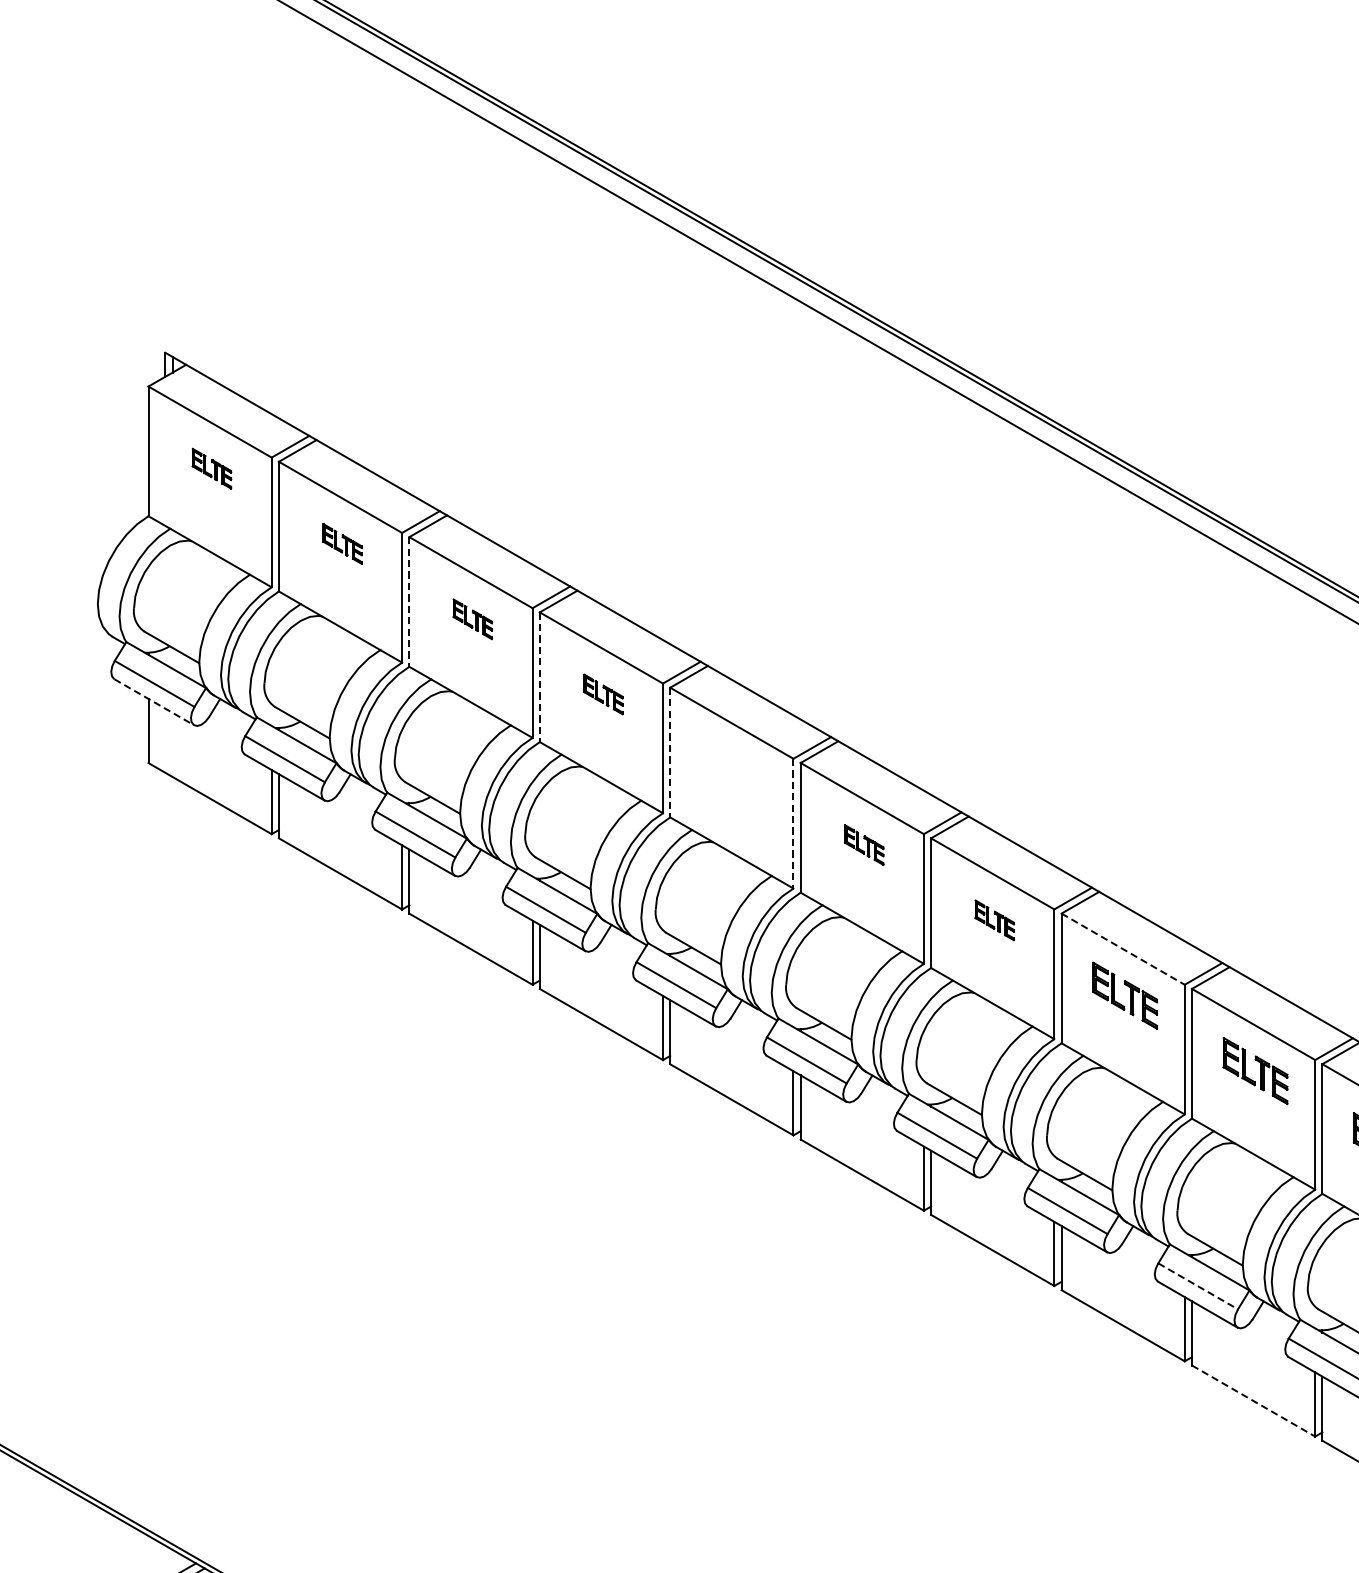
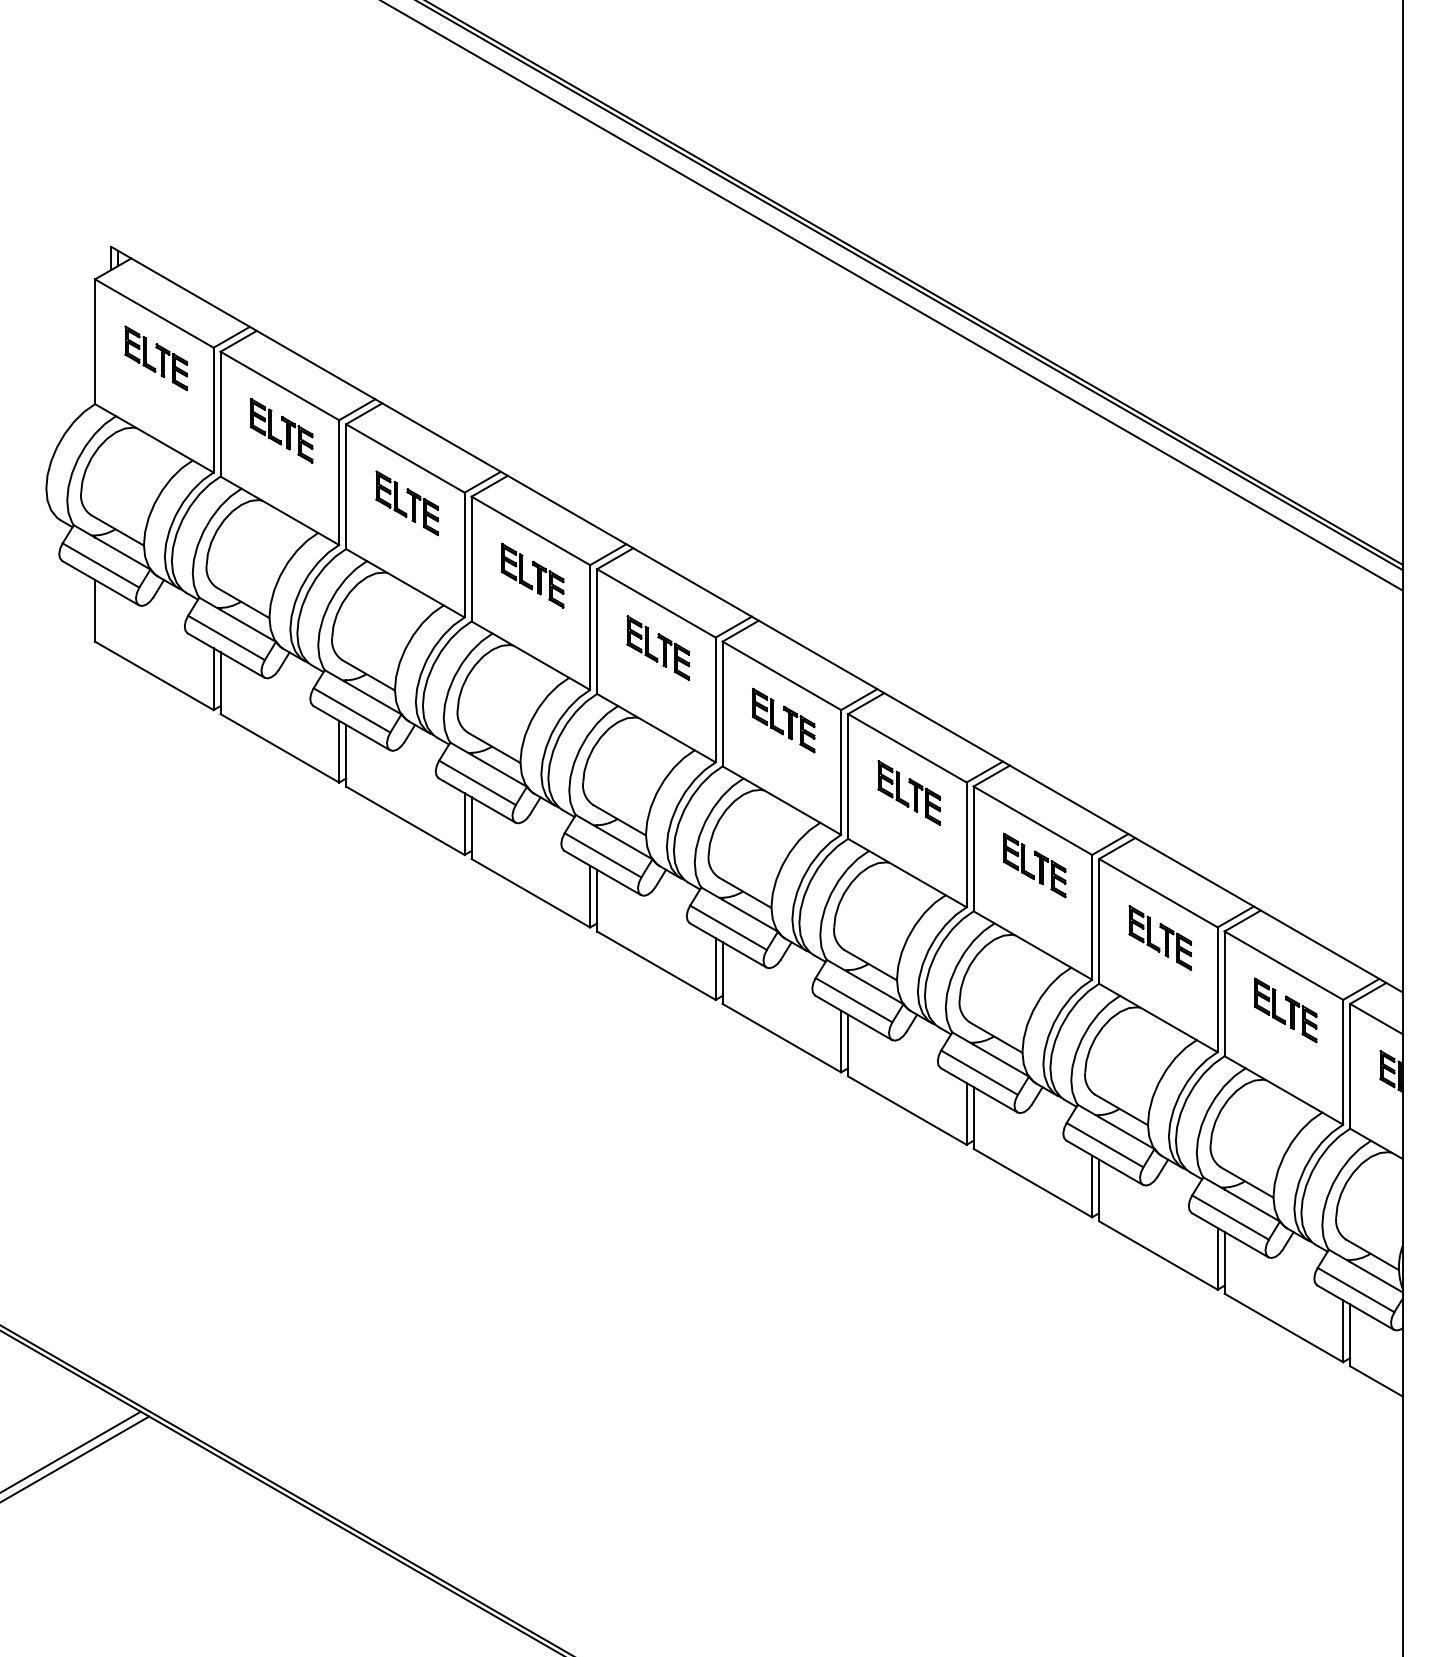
part: (211, 468) -> (155, 358), size x1.67
part: (342, 543) -> (281, 430), size x1.67
line: (409, 602) -> (346, 487), dashed -> solid
part: (472, 619) -> (406, 503), size x1.67
line: (539, 677) -> (471, 559), dashed -> solid
part: (603, 694) -> (532, 575), size x1.67
line: (155, 702) -> (101, 583), dashed -> solid
line: (670, 753) -> (597, 632), dashed -> solid
part: (734, 769) -> (658, 647), added
line: (793, 824) -> (715, 700), dashed -> solid
part: (863, 844) -> (783, 720), size x1.67
part: (994, 919) -> (909, 792), size x1.67
line: (1123, 949) -> (1033, 821), dashed -> solid
line: (1198, 1286) -> (1105, 1145), dashed -> solid
line: (1253, 1401) -> (1158, 1255), dashed -> solid

